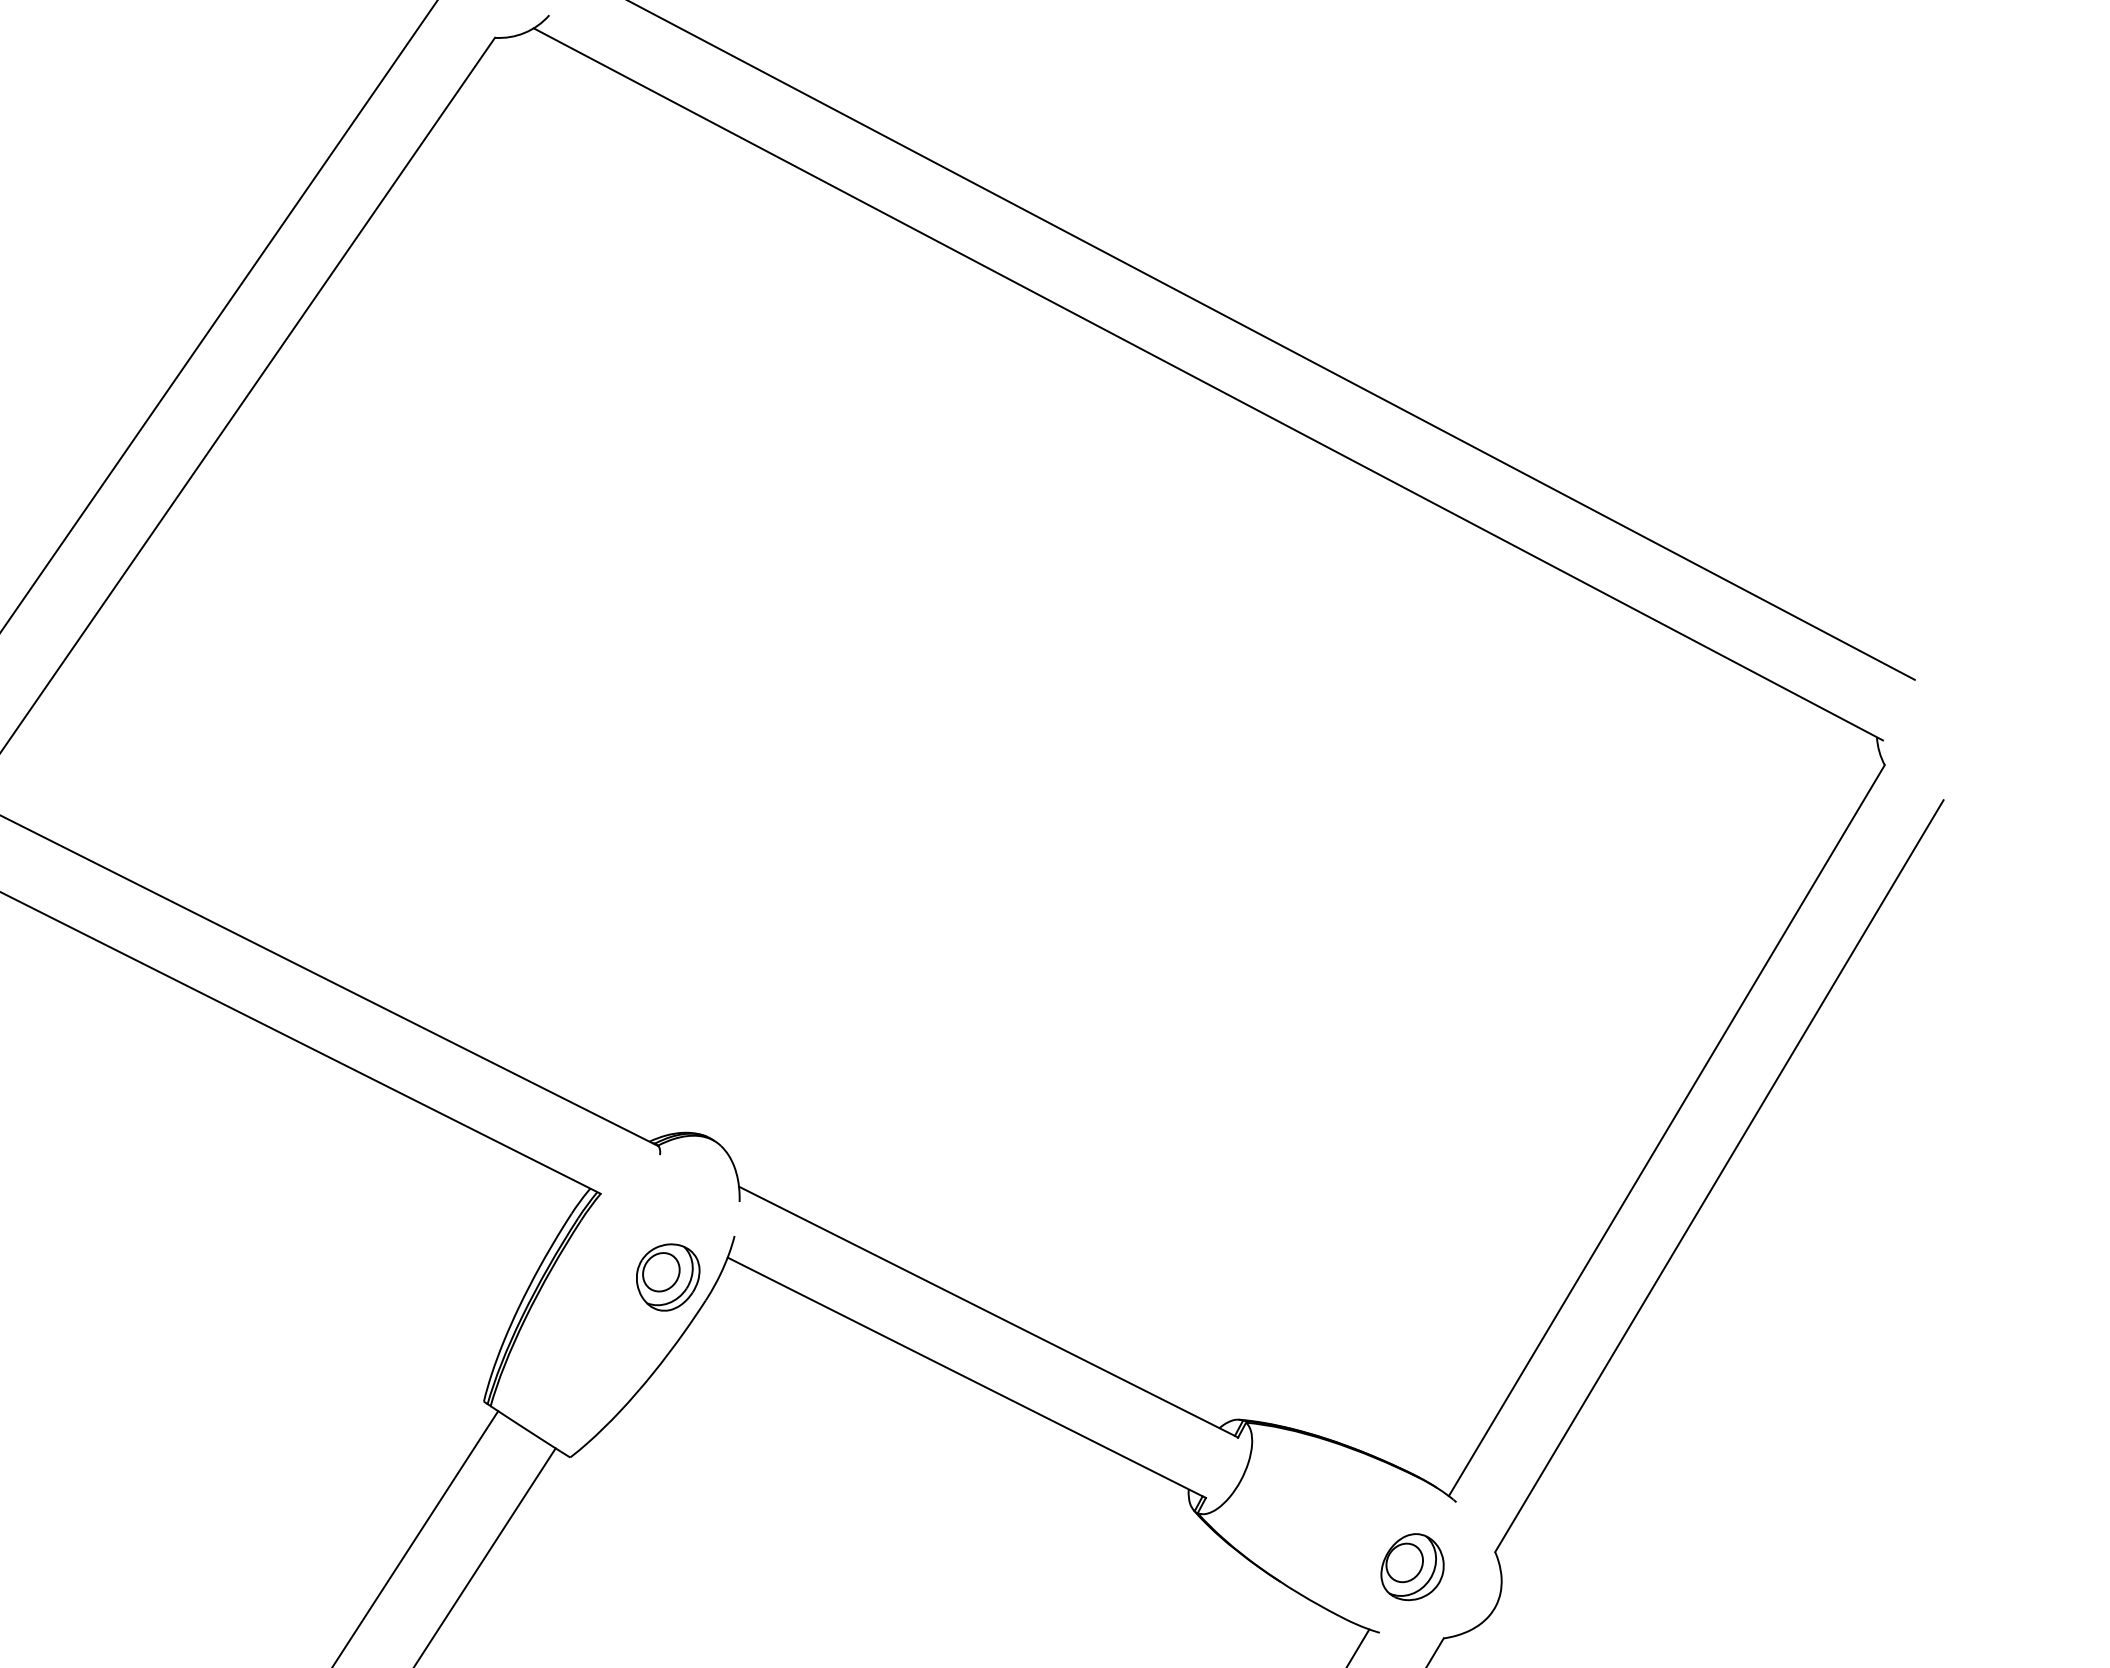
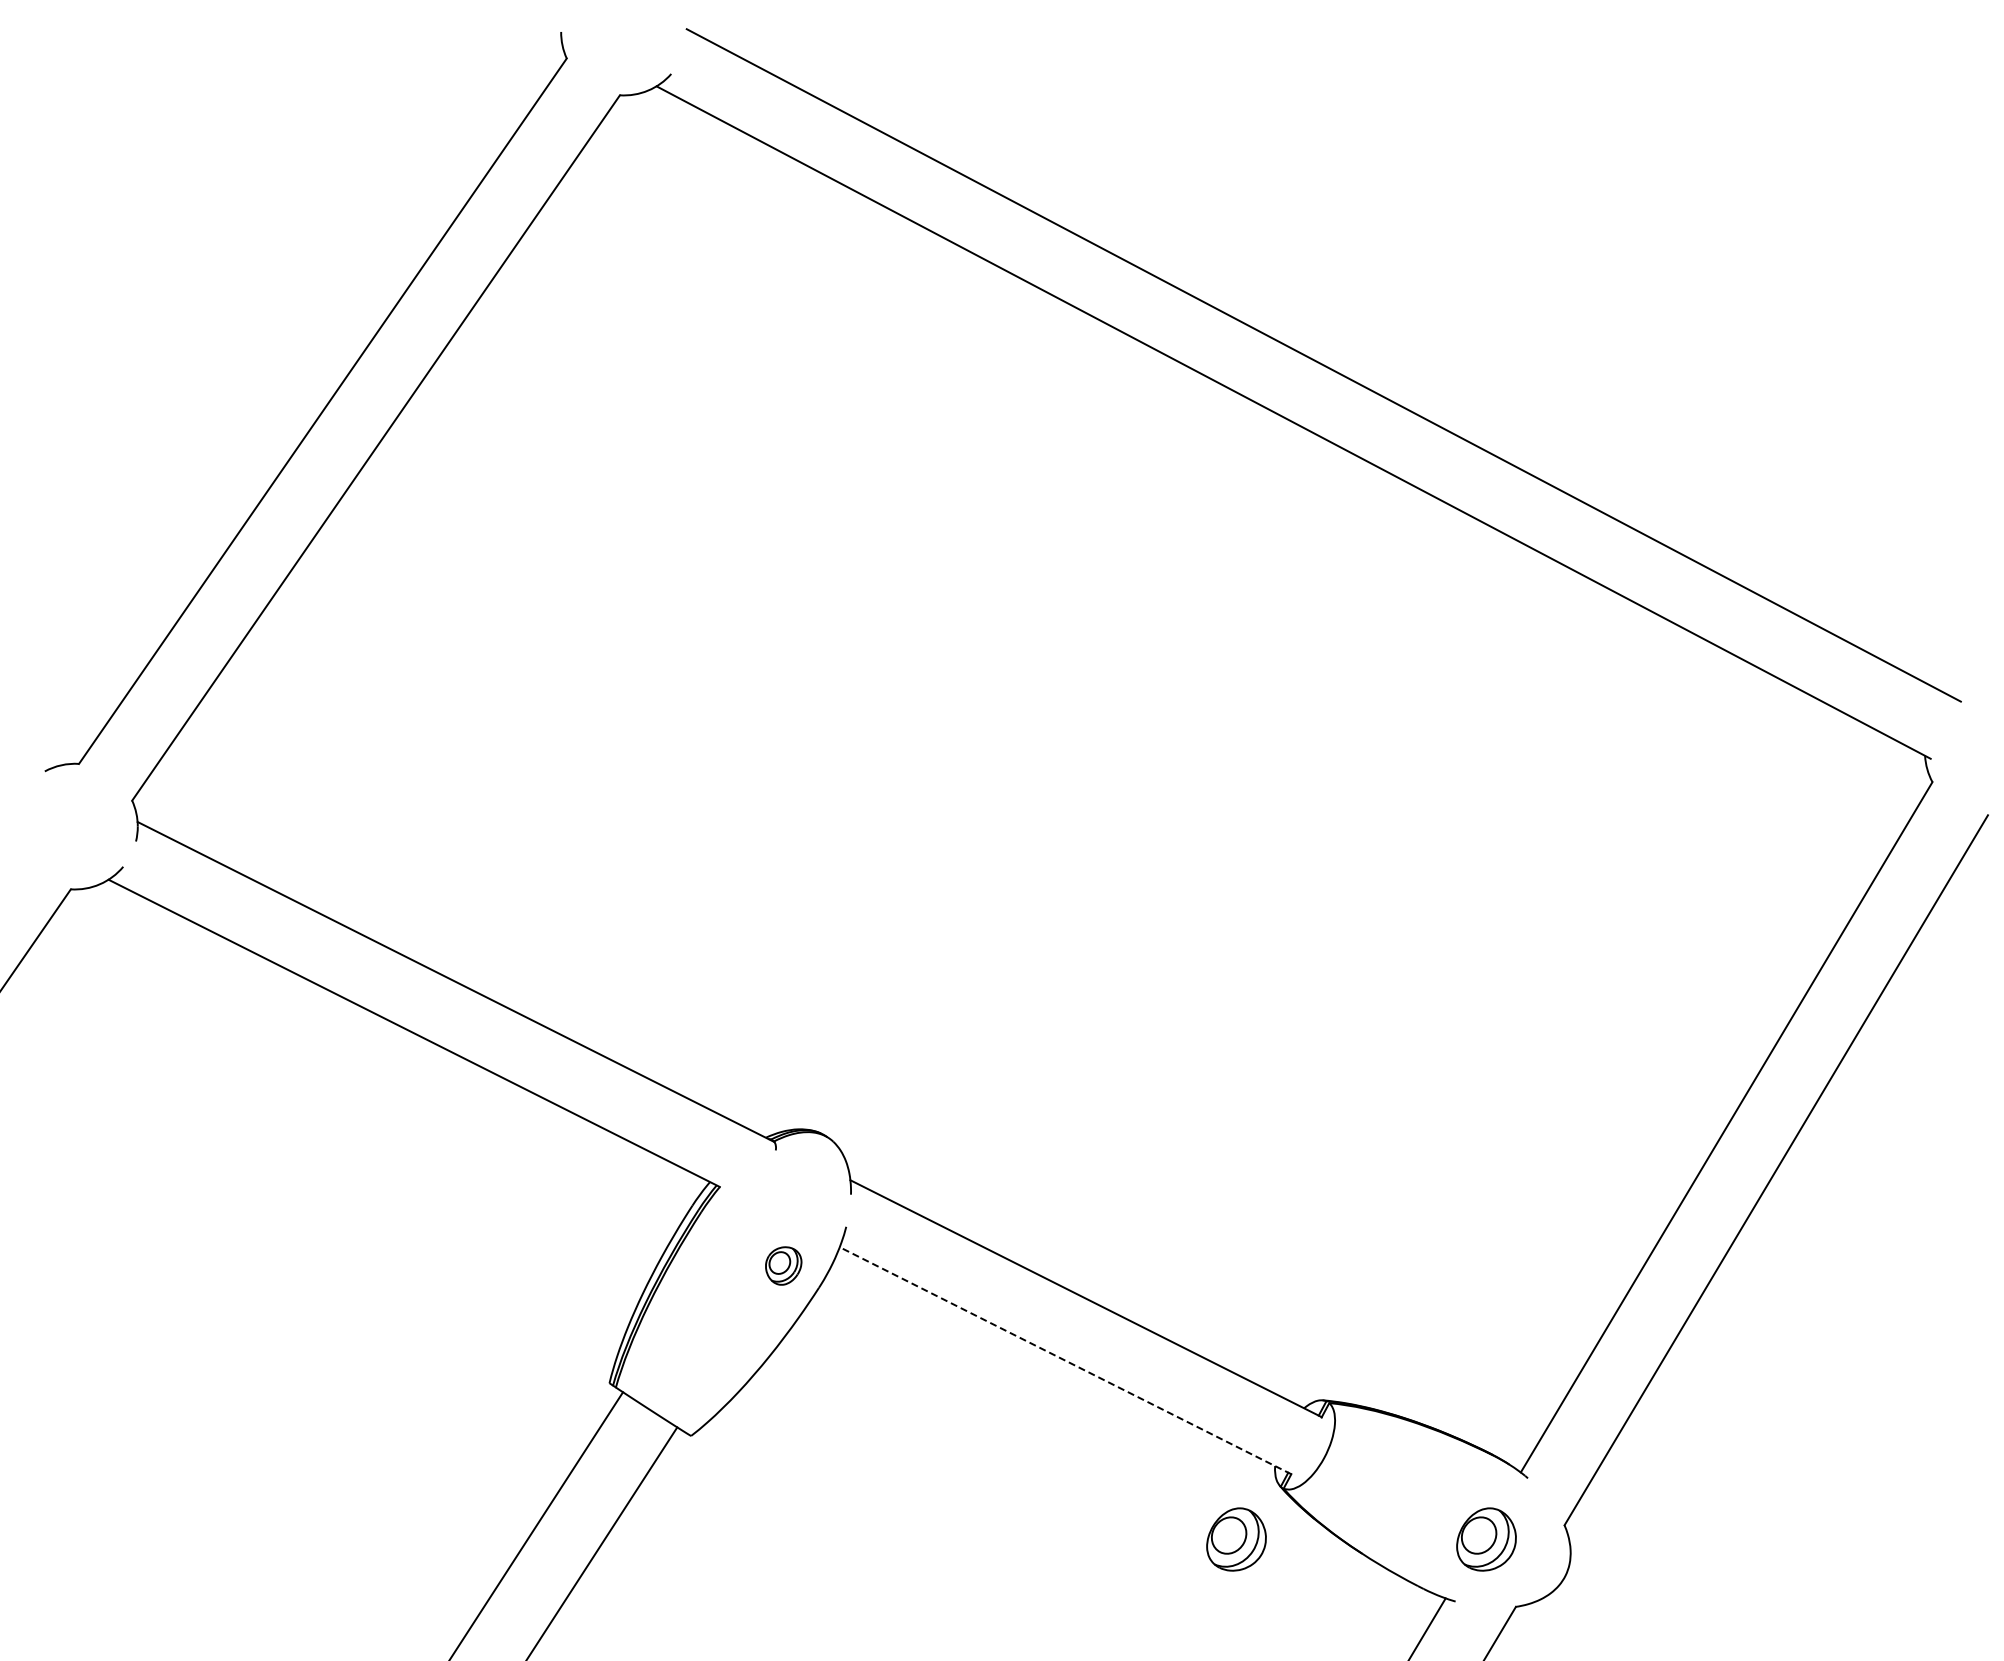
part: (668, 1276) -> (783, 1265), size x0.6
line: (966, 1377) -> (1065, 1360), solid -> dashed
part: (1147, 1567) -> (1236, 1539), added

